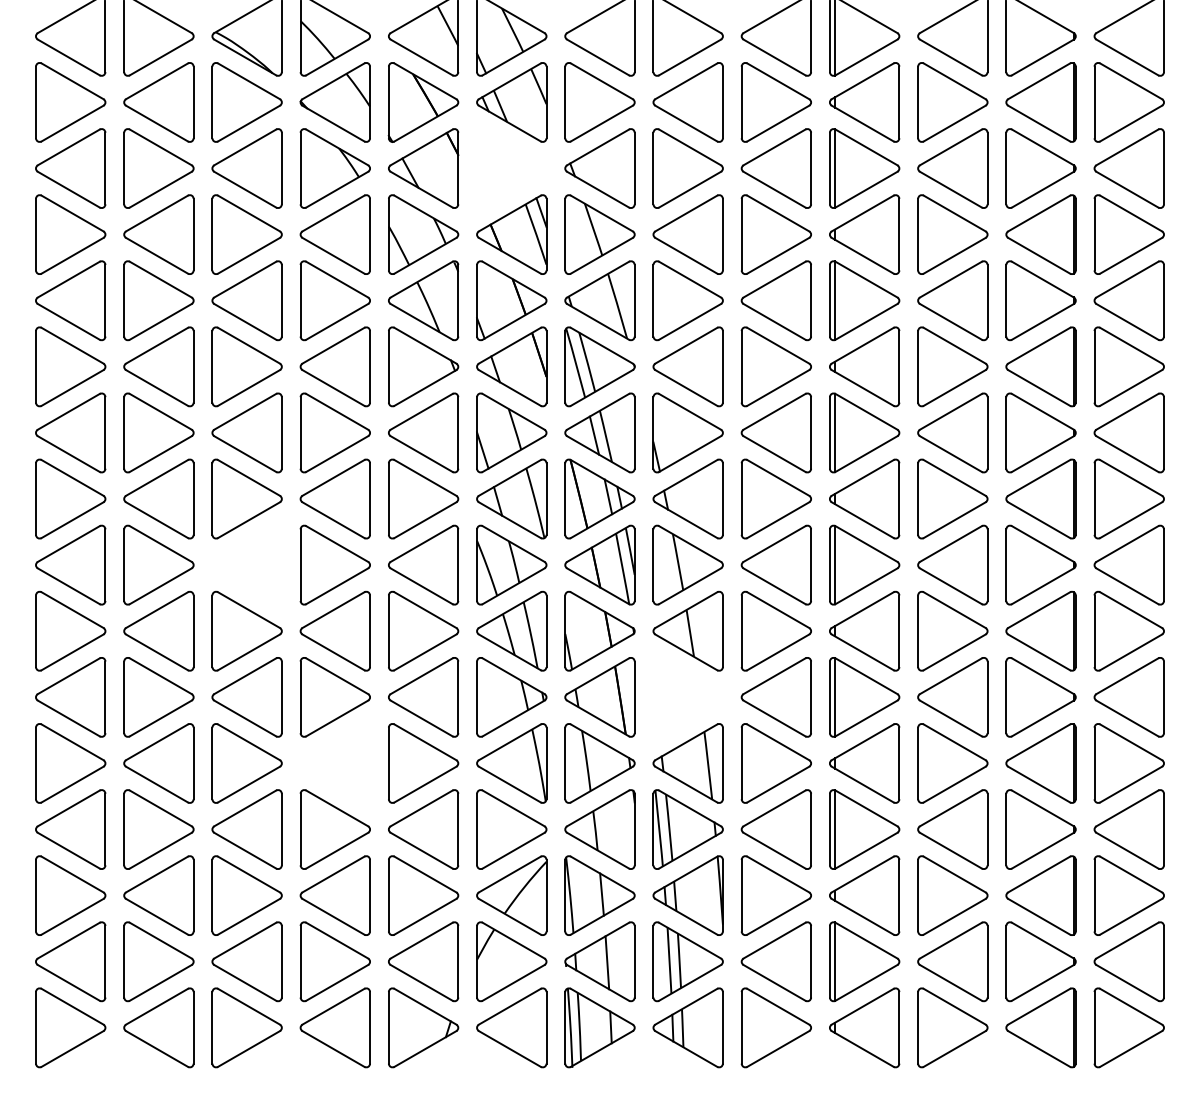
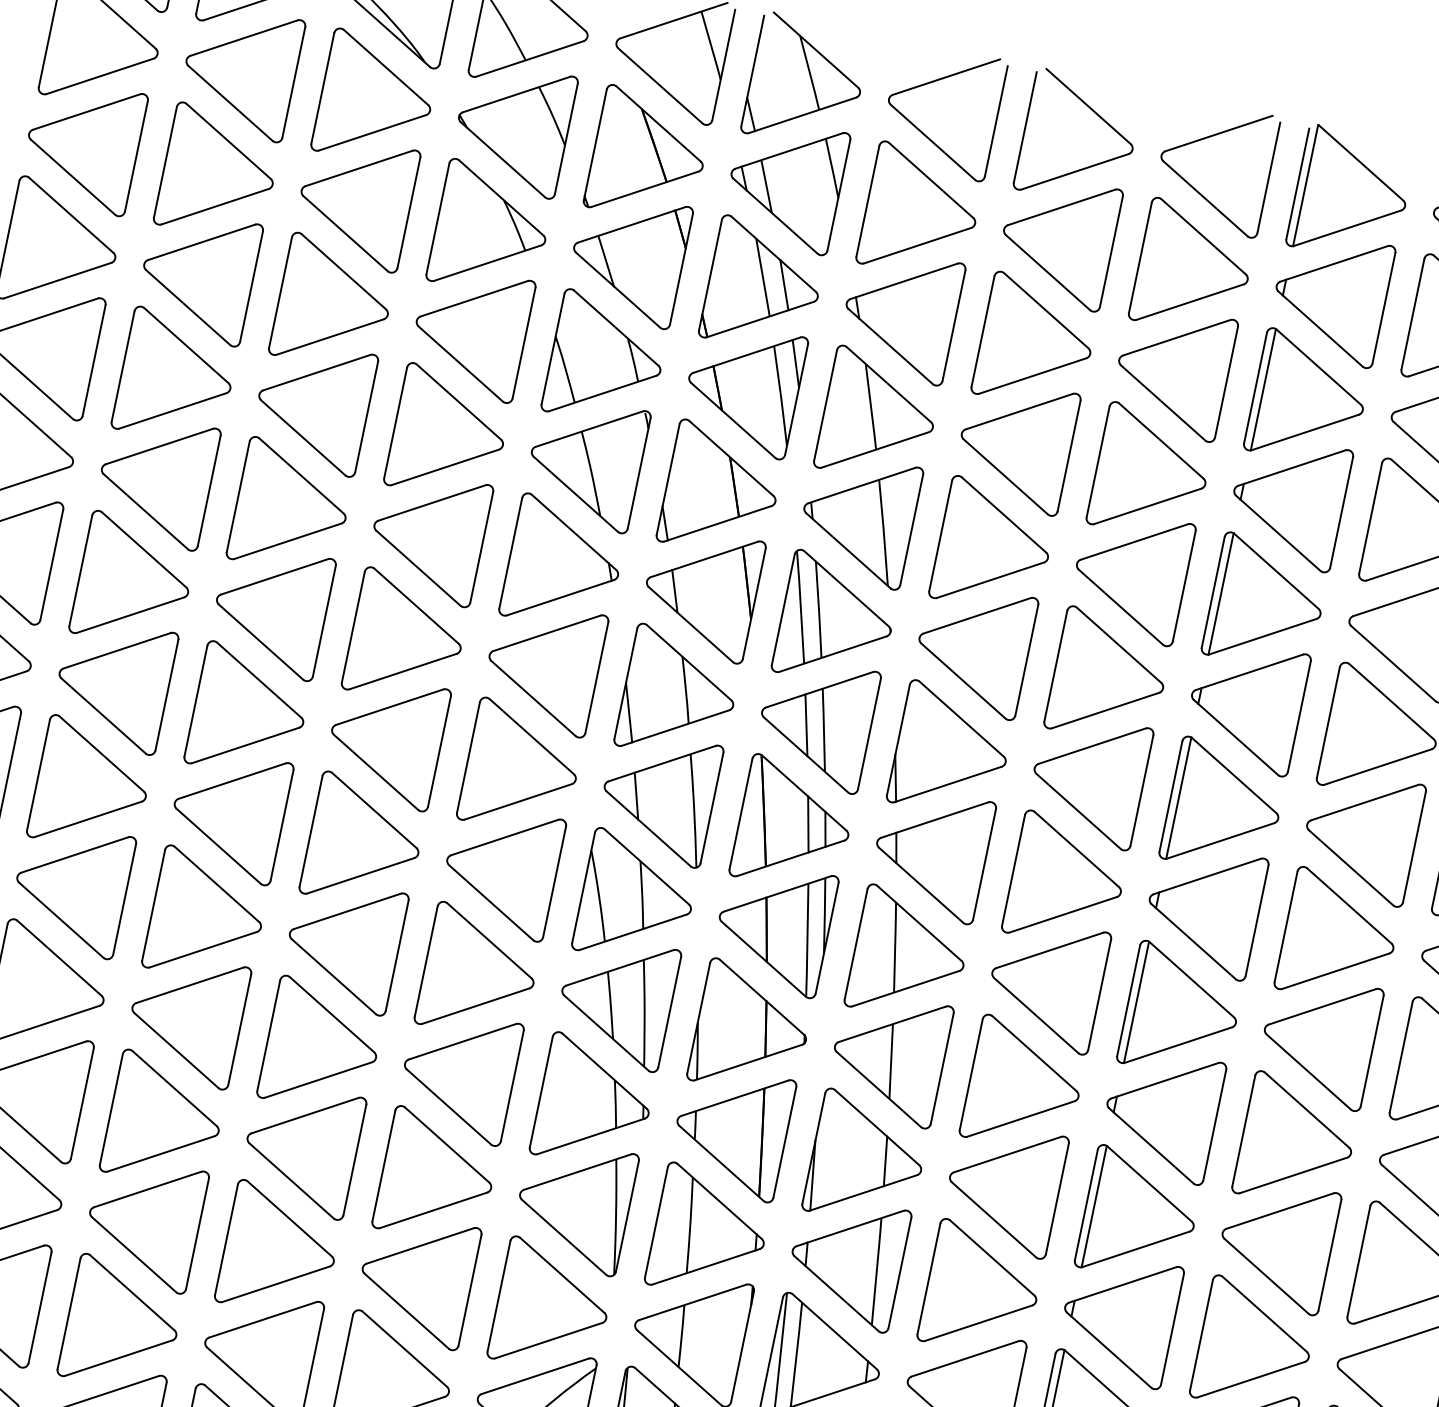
part: (511, 168) -> (763, 286), added
part: (246, 564) -> (227, 813), added
part: (687, 697) -> (866, 1159), added
part: (334, 763) -> (299, 1148), added

